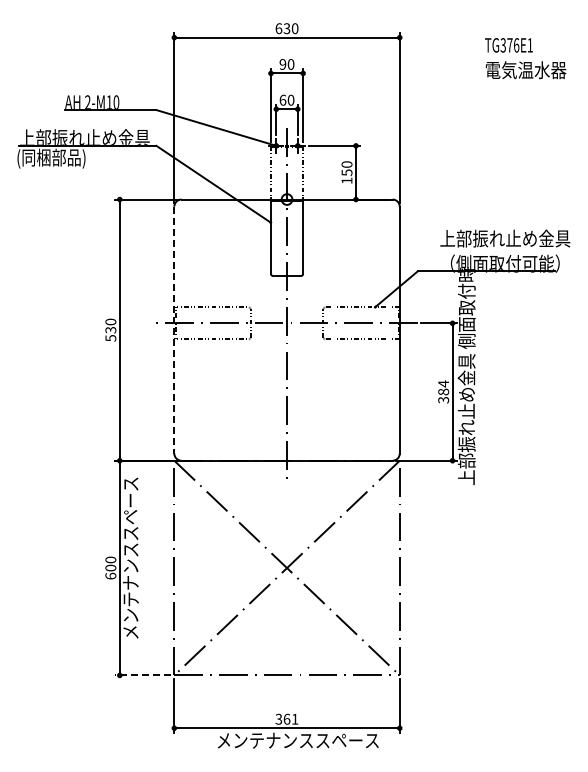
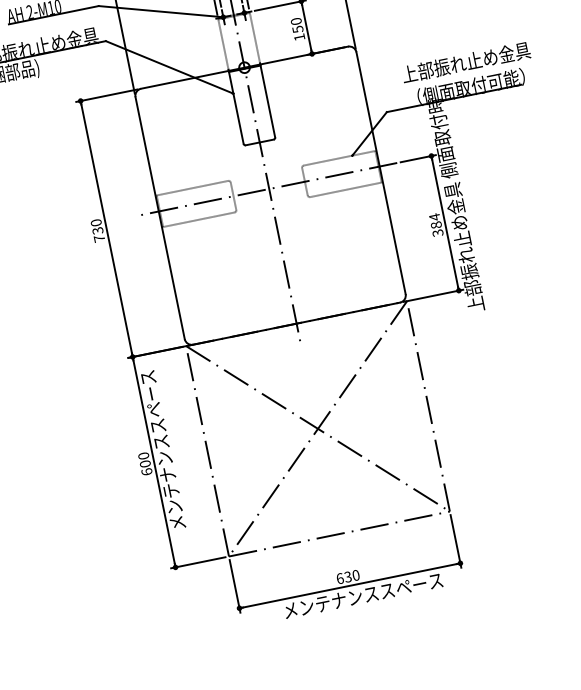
line: (174, 330) -> (160, 218), dashed -> solid
text: (110, 338) -> (99, 239), 530 -> 730
line: (143, 675) -> (198, 562), dashed -> solid
text: (286, 718) -> (347, 576), 361 -> 630

